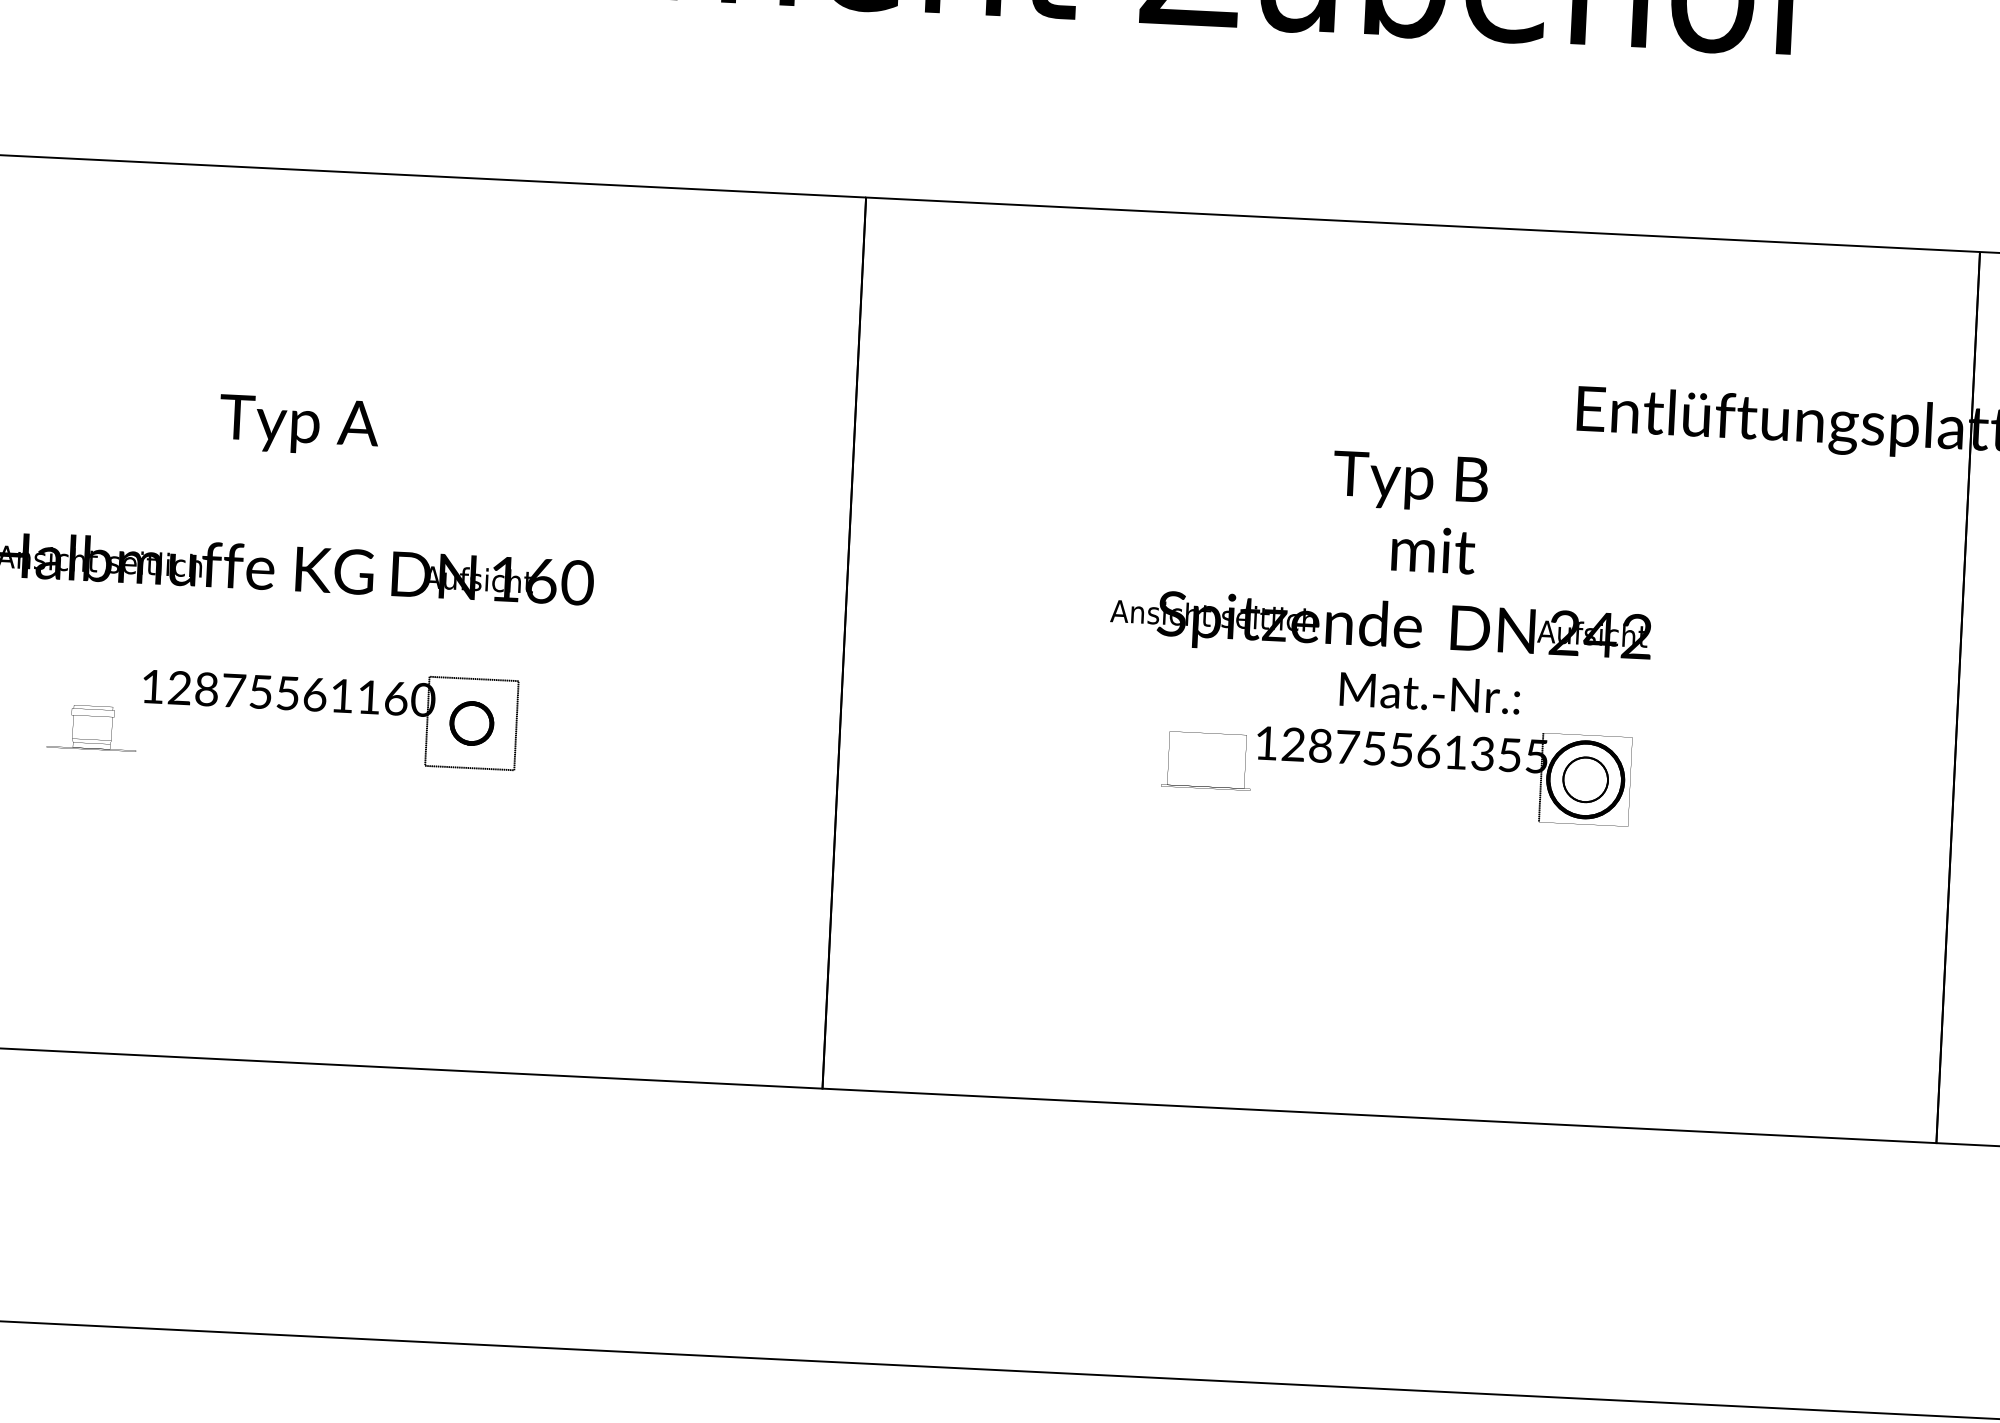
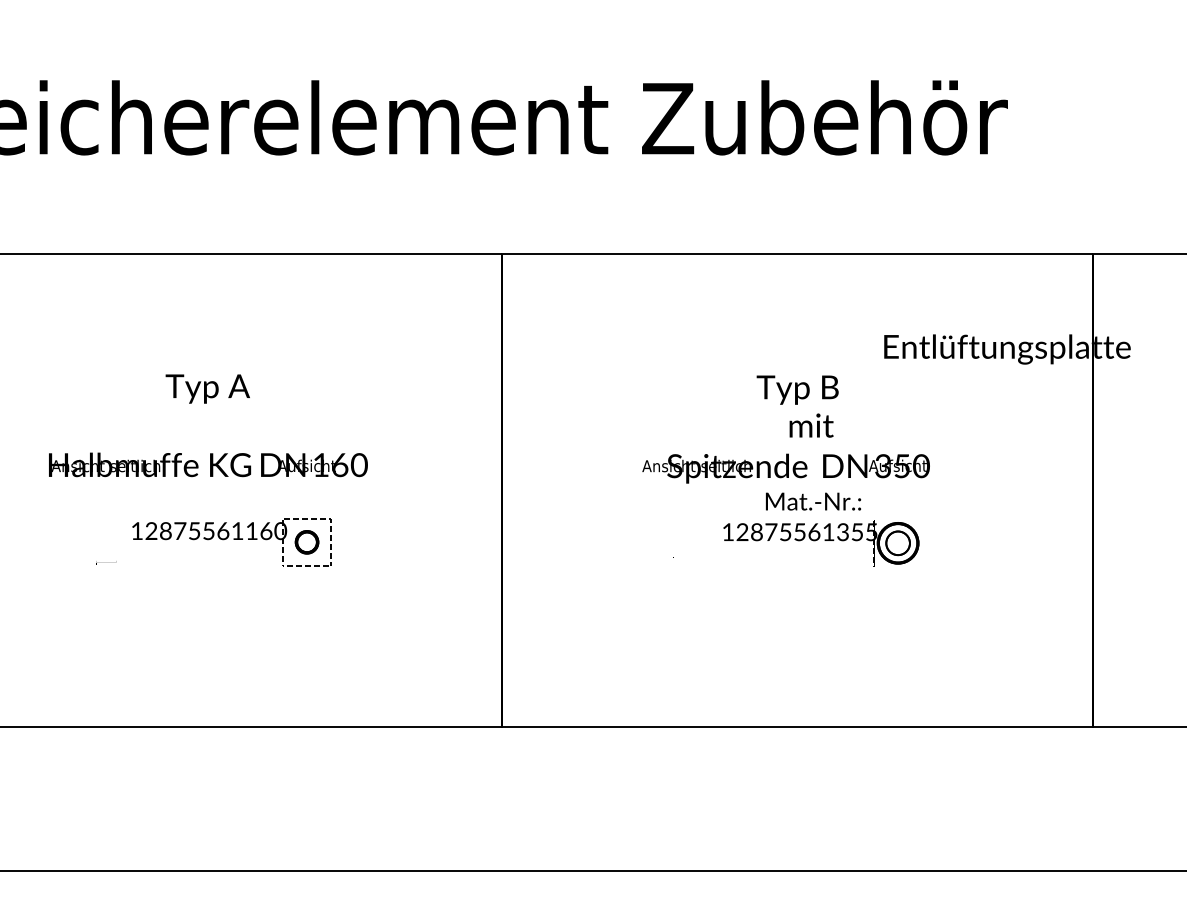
text: (1601, 635) -> (902, 466), 242 -> 350

